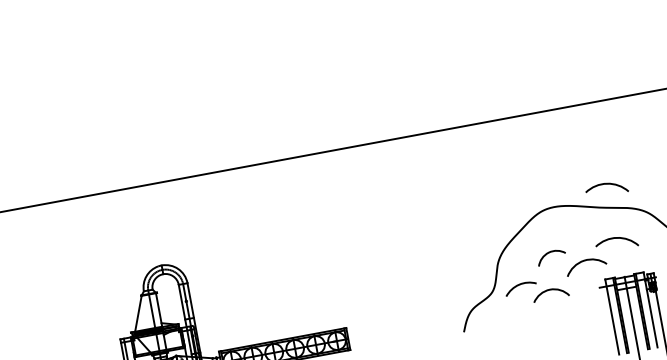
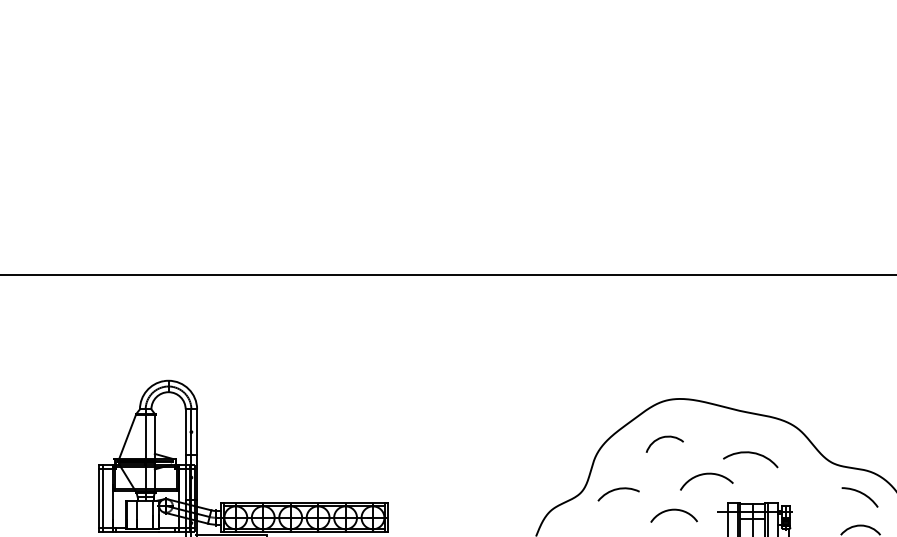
arc: (605, 184) -> (750, 382), removed
arc: (549, 253) -> (663, 438), moved
arc: (549, 290) -> (673, 510), moved

